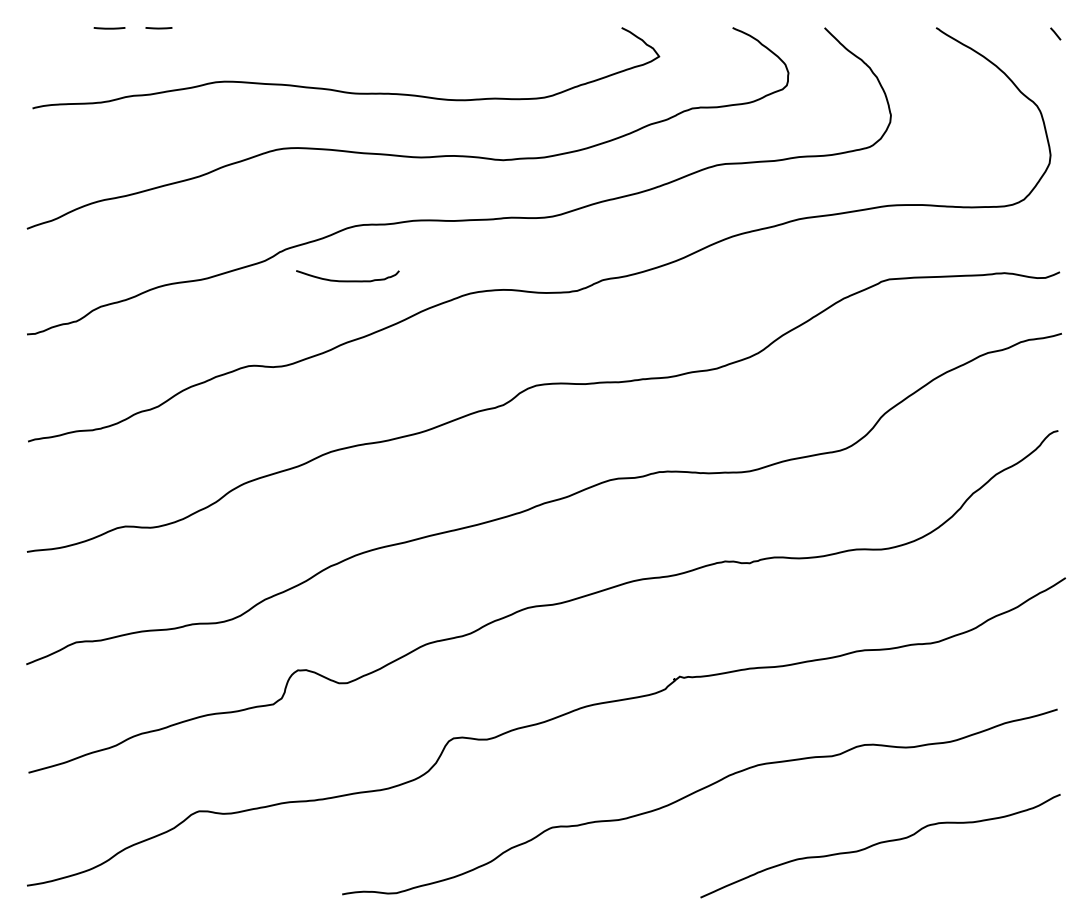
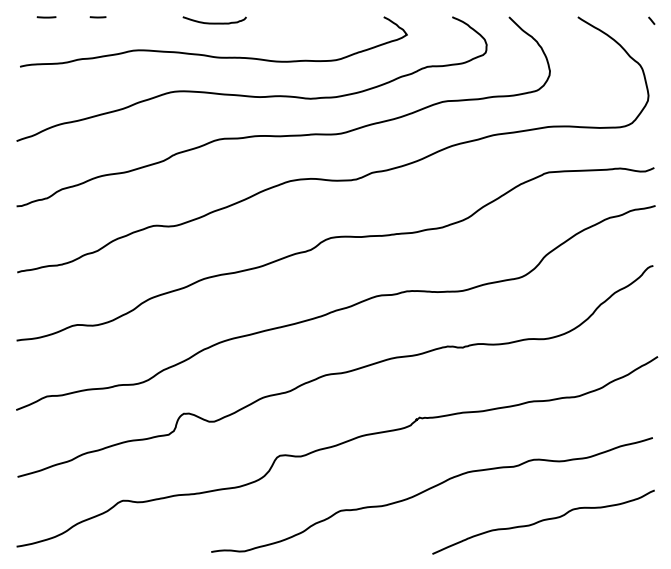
line: (109, 28) -> (46, 17), moved
curve: (347, 279) -> (214, 22), moved

